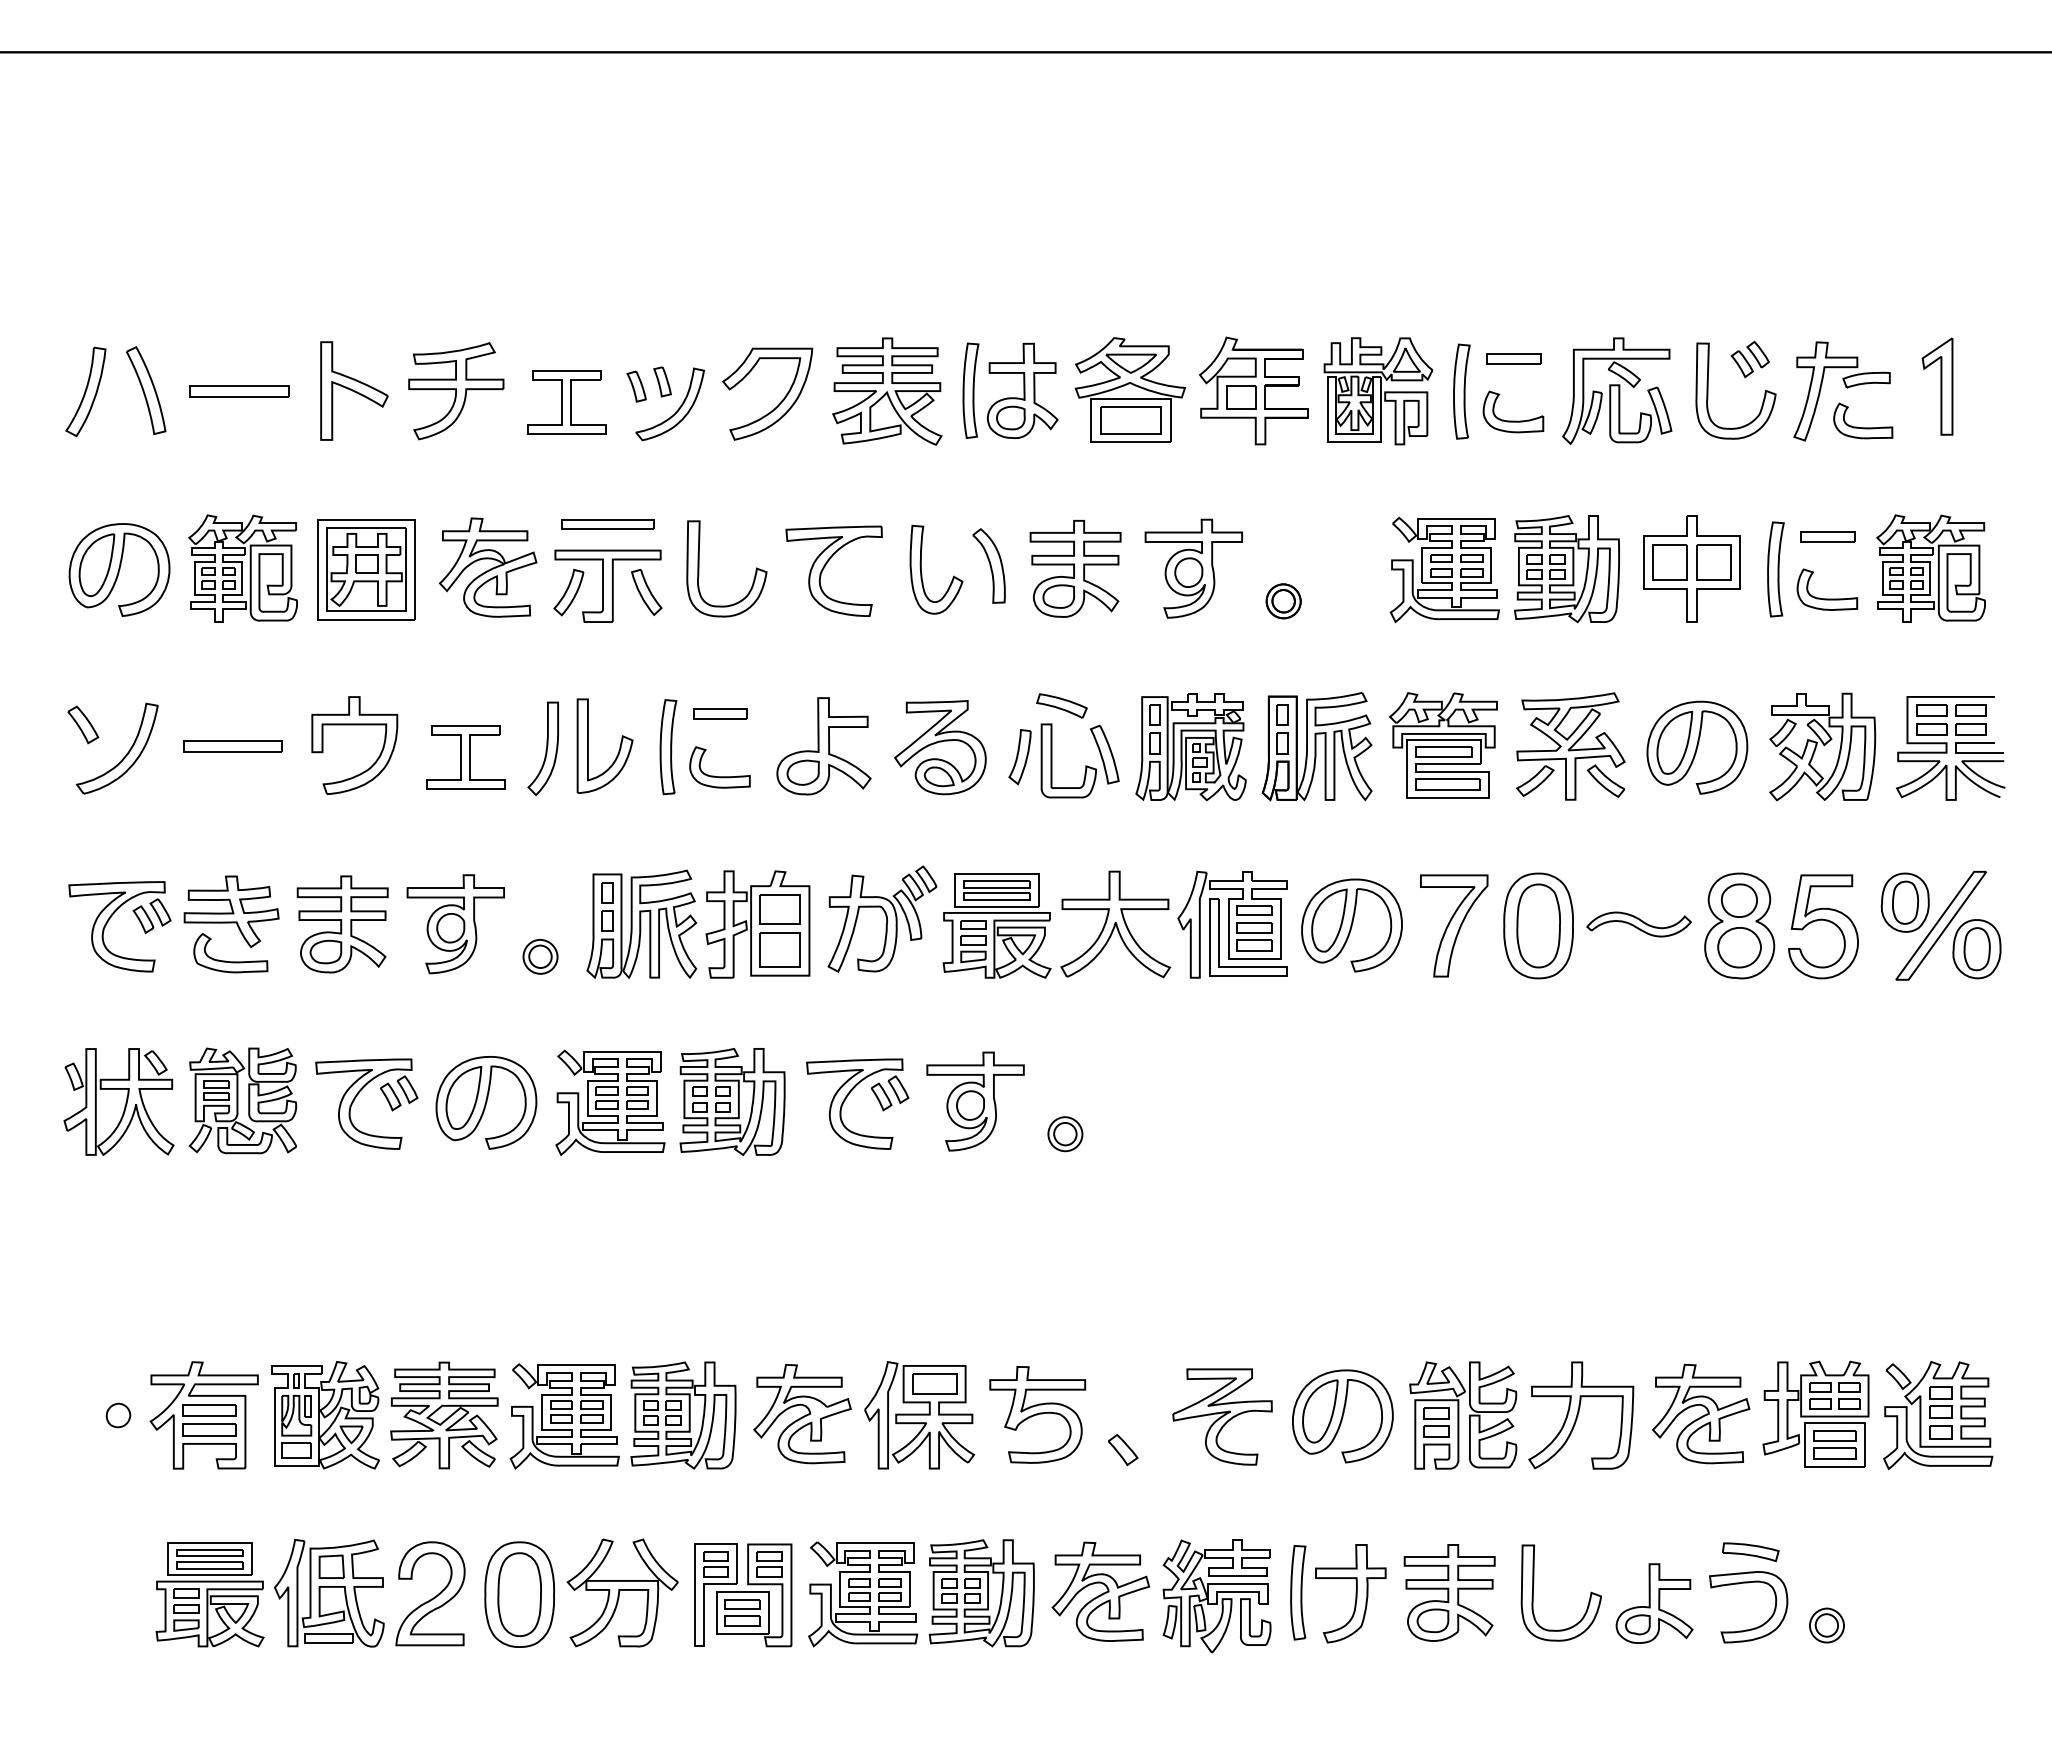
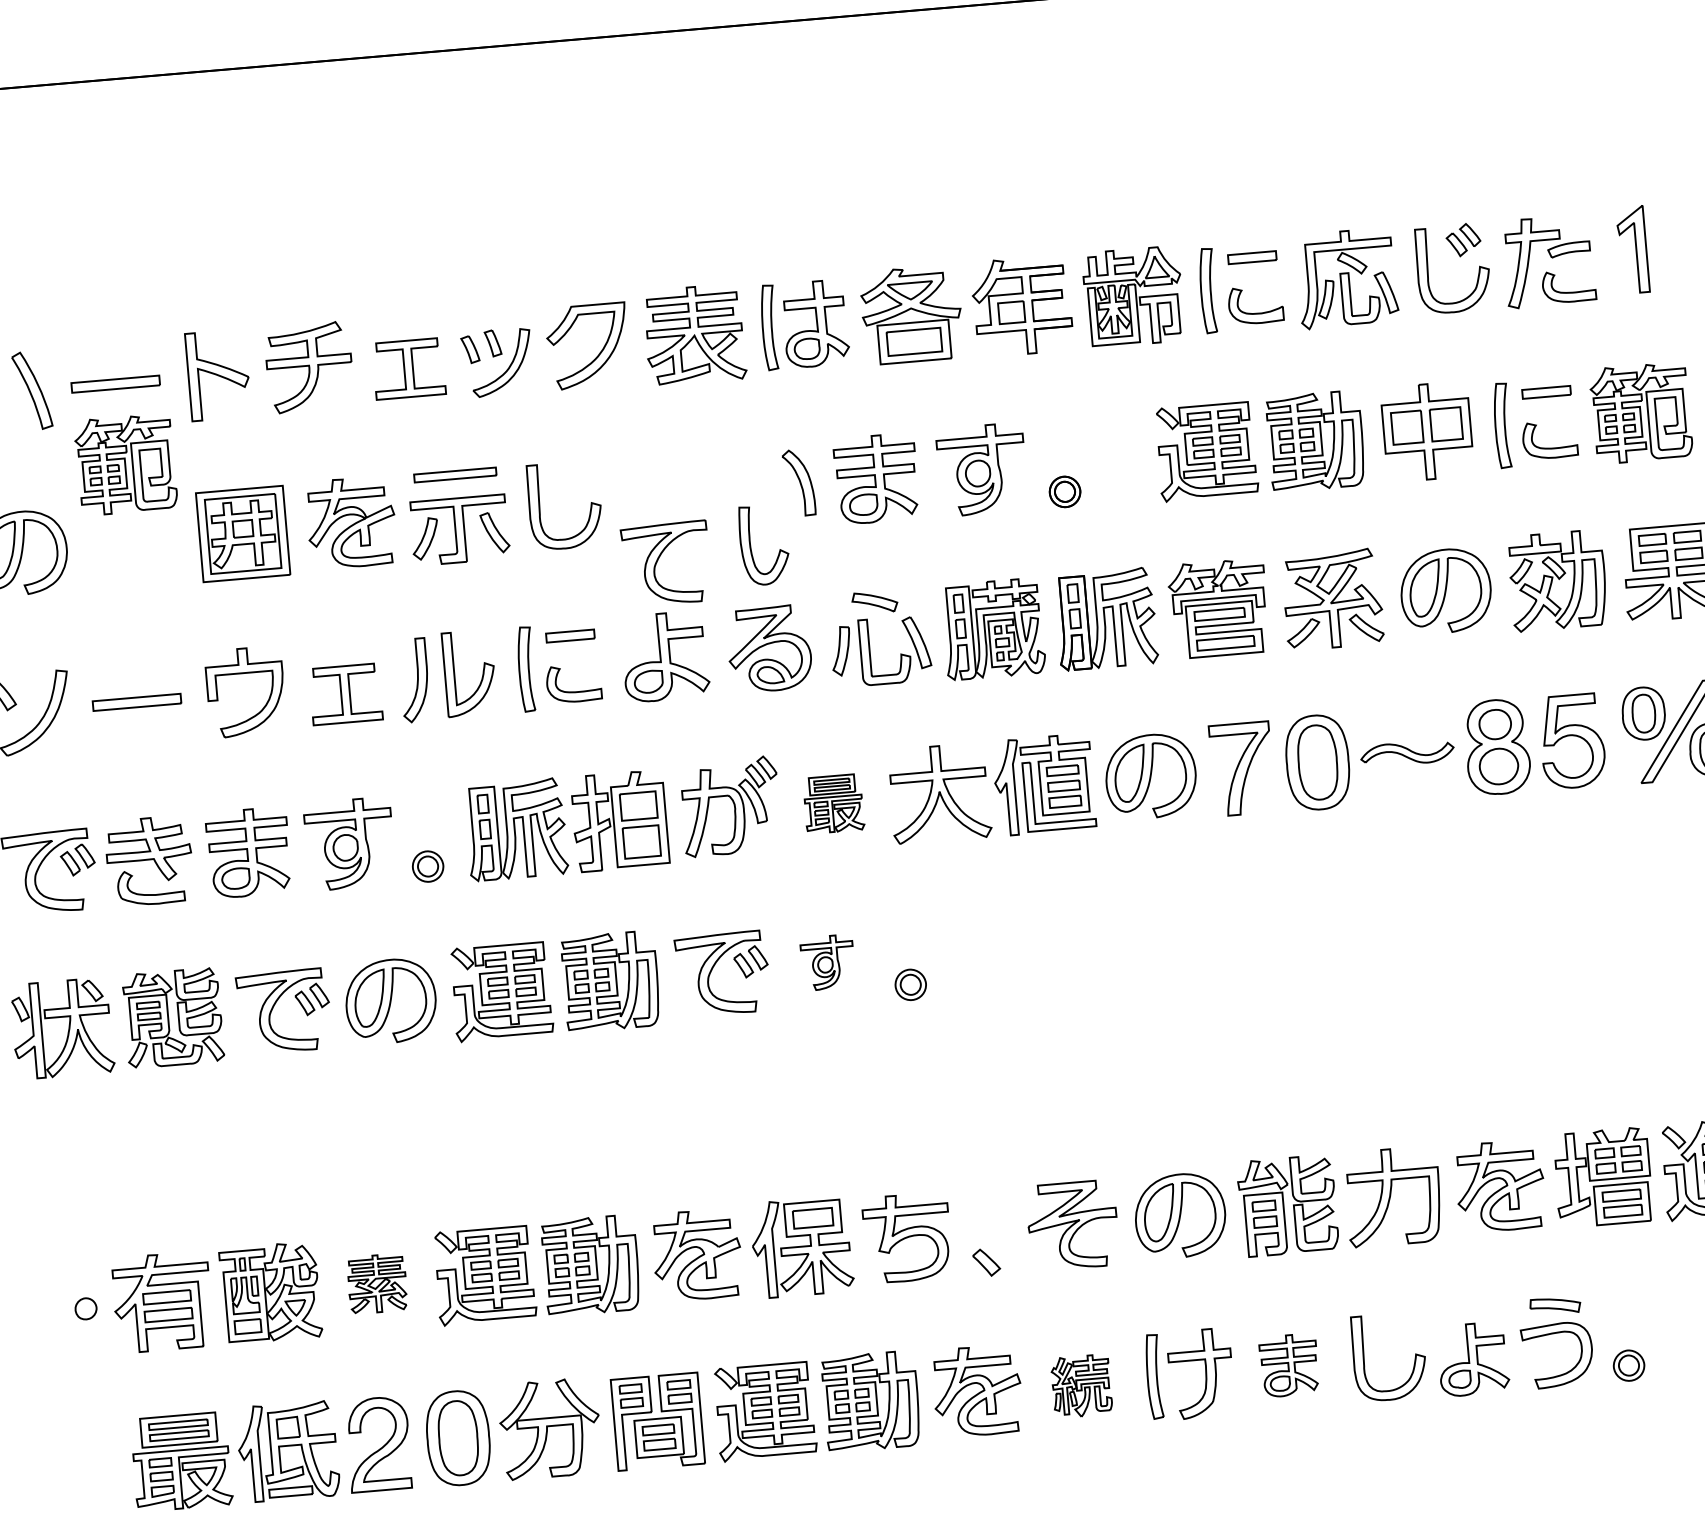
part: (825, 566) -> (658, 560), moved
part: (242, 568) -> (125, 464), moved
part: (922, 573) -> (752, 549), moved
part: (996, 925) -> (833, 803), size x0.6
part: (975, 1101) -> (827, 962), size x0.6
part: (444, 1415) -> (377, 1283), size x0.6
part: (1449, 1592) -> (1289, 1365), size x0.7
part: (1216, 1596) -> (1081, 1386), size x0.6

